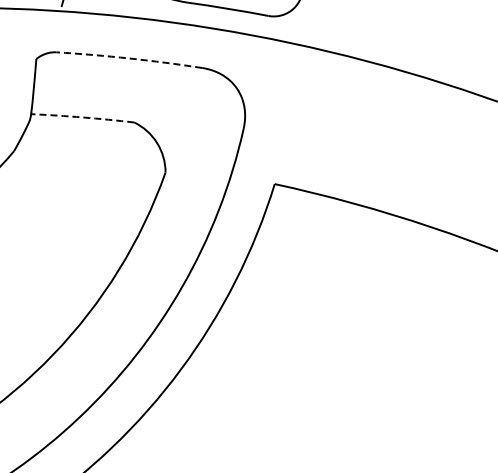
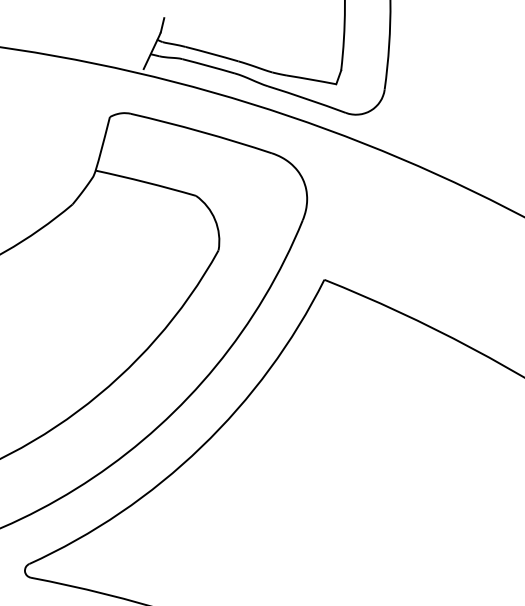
arc: (129, 58) -> (201, 131), dashed -> solid
arc: (82, 117) -> (145, 182), dashed -> solid

